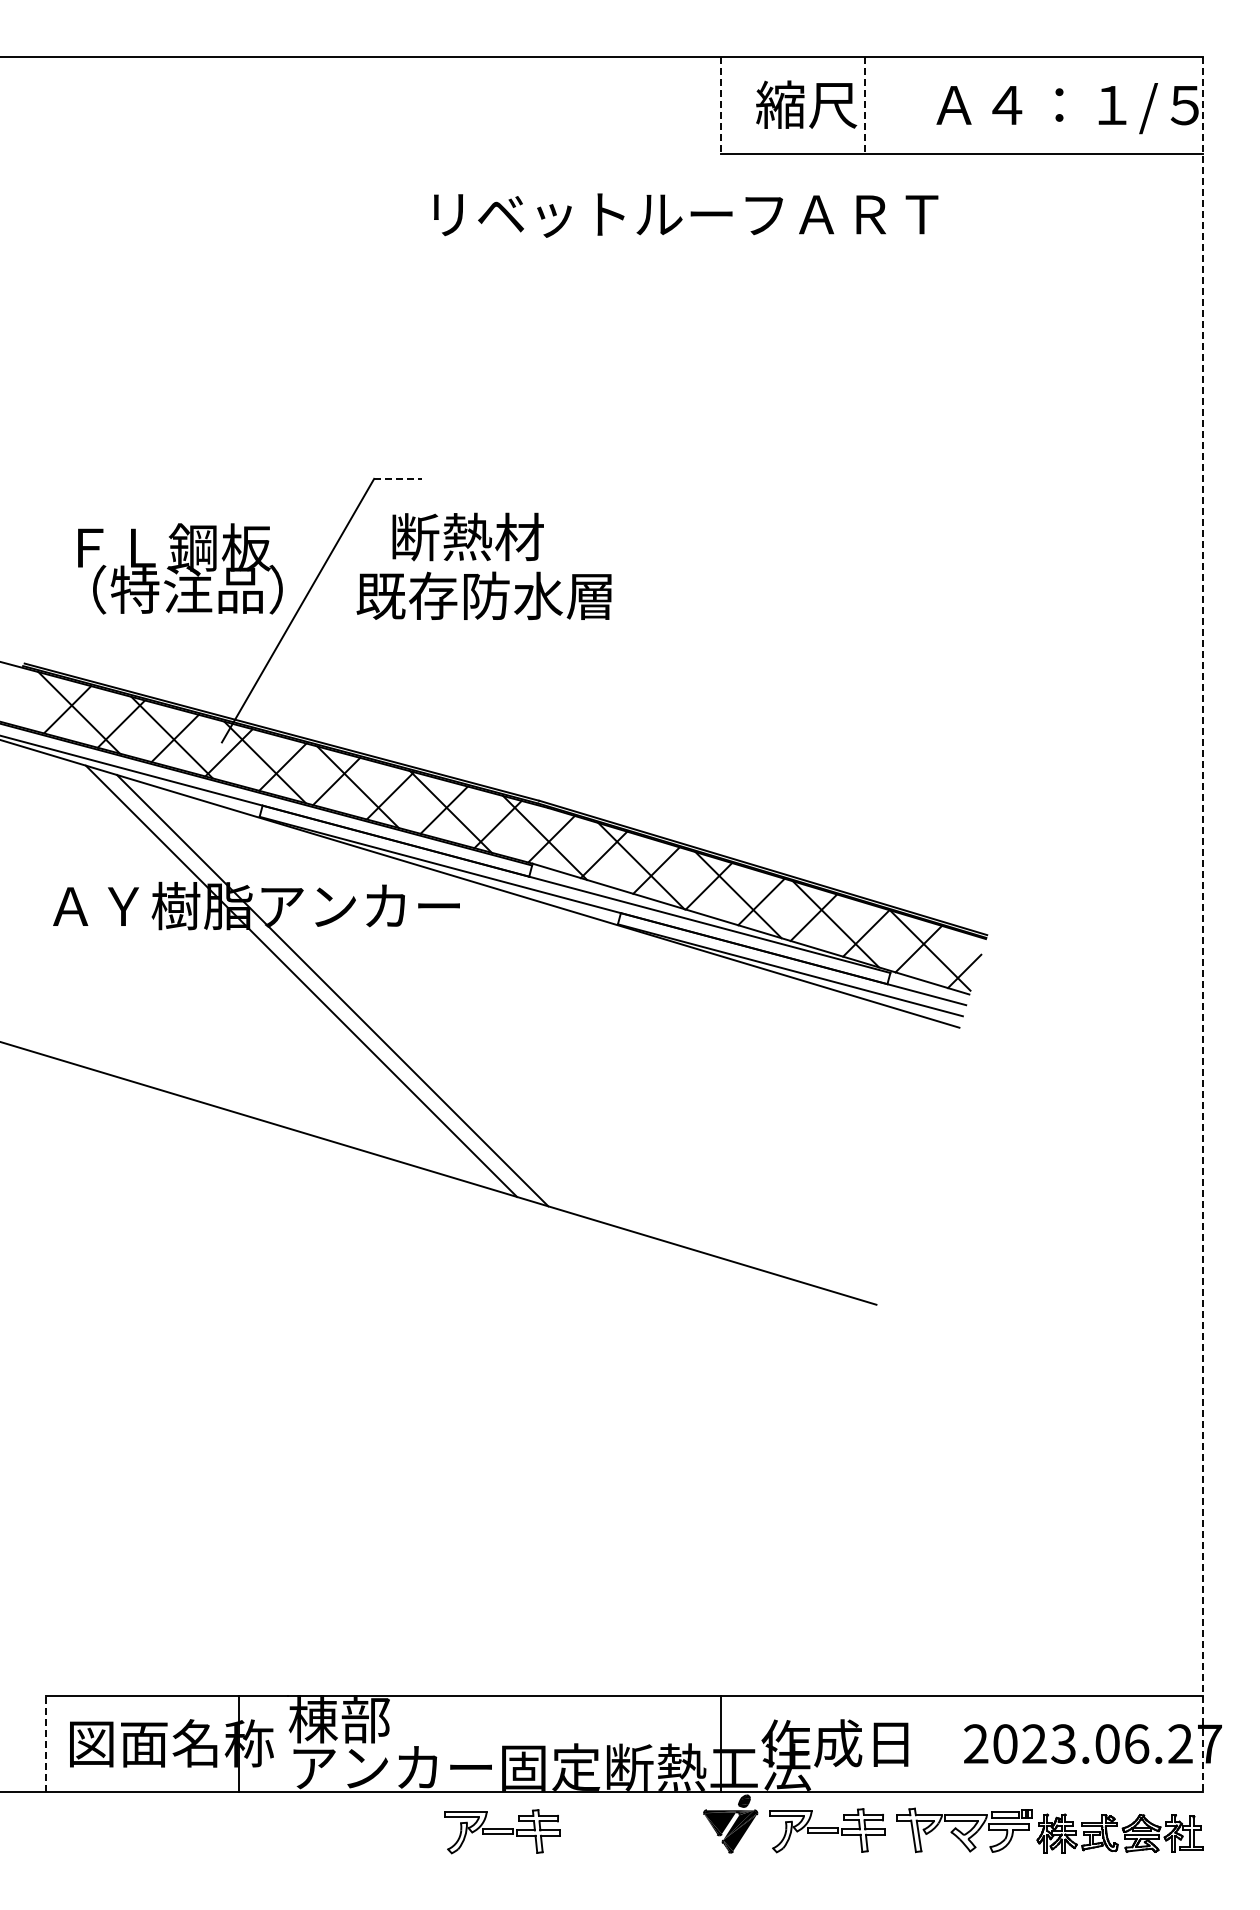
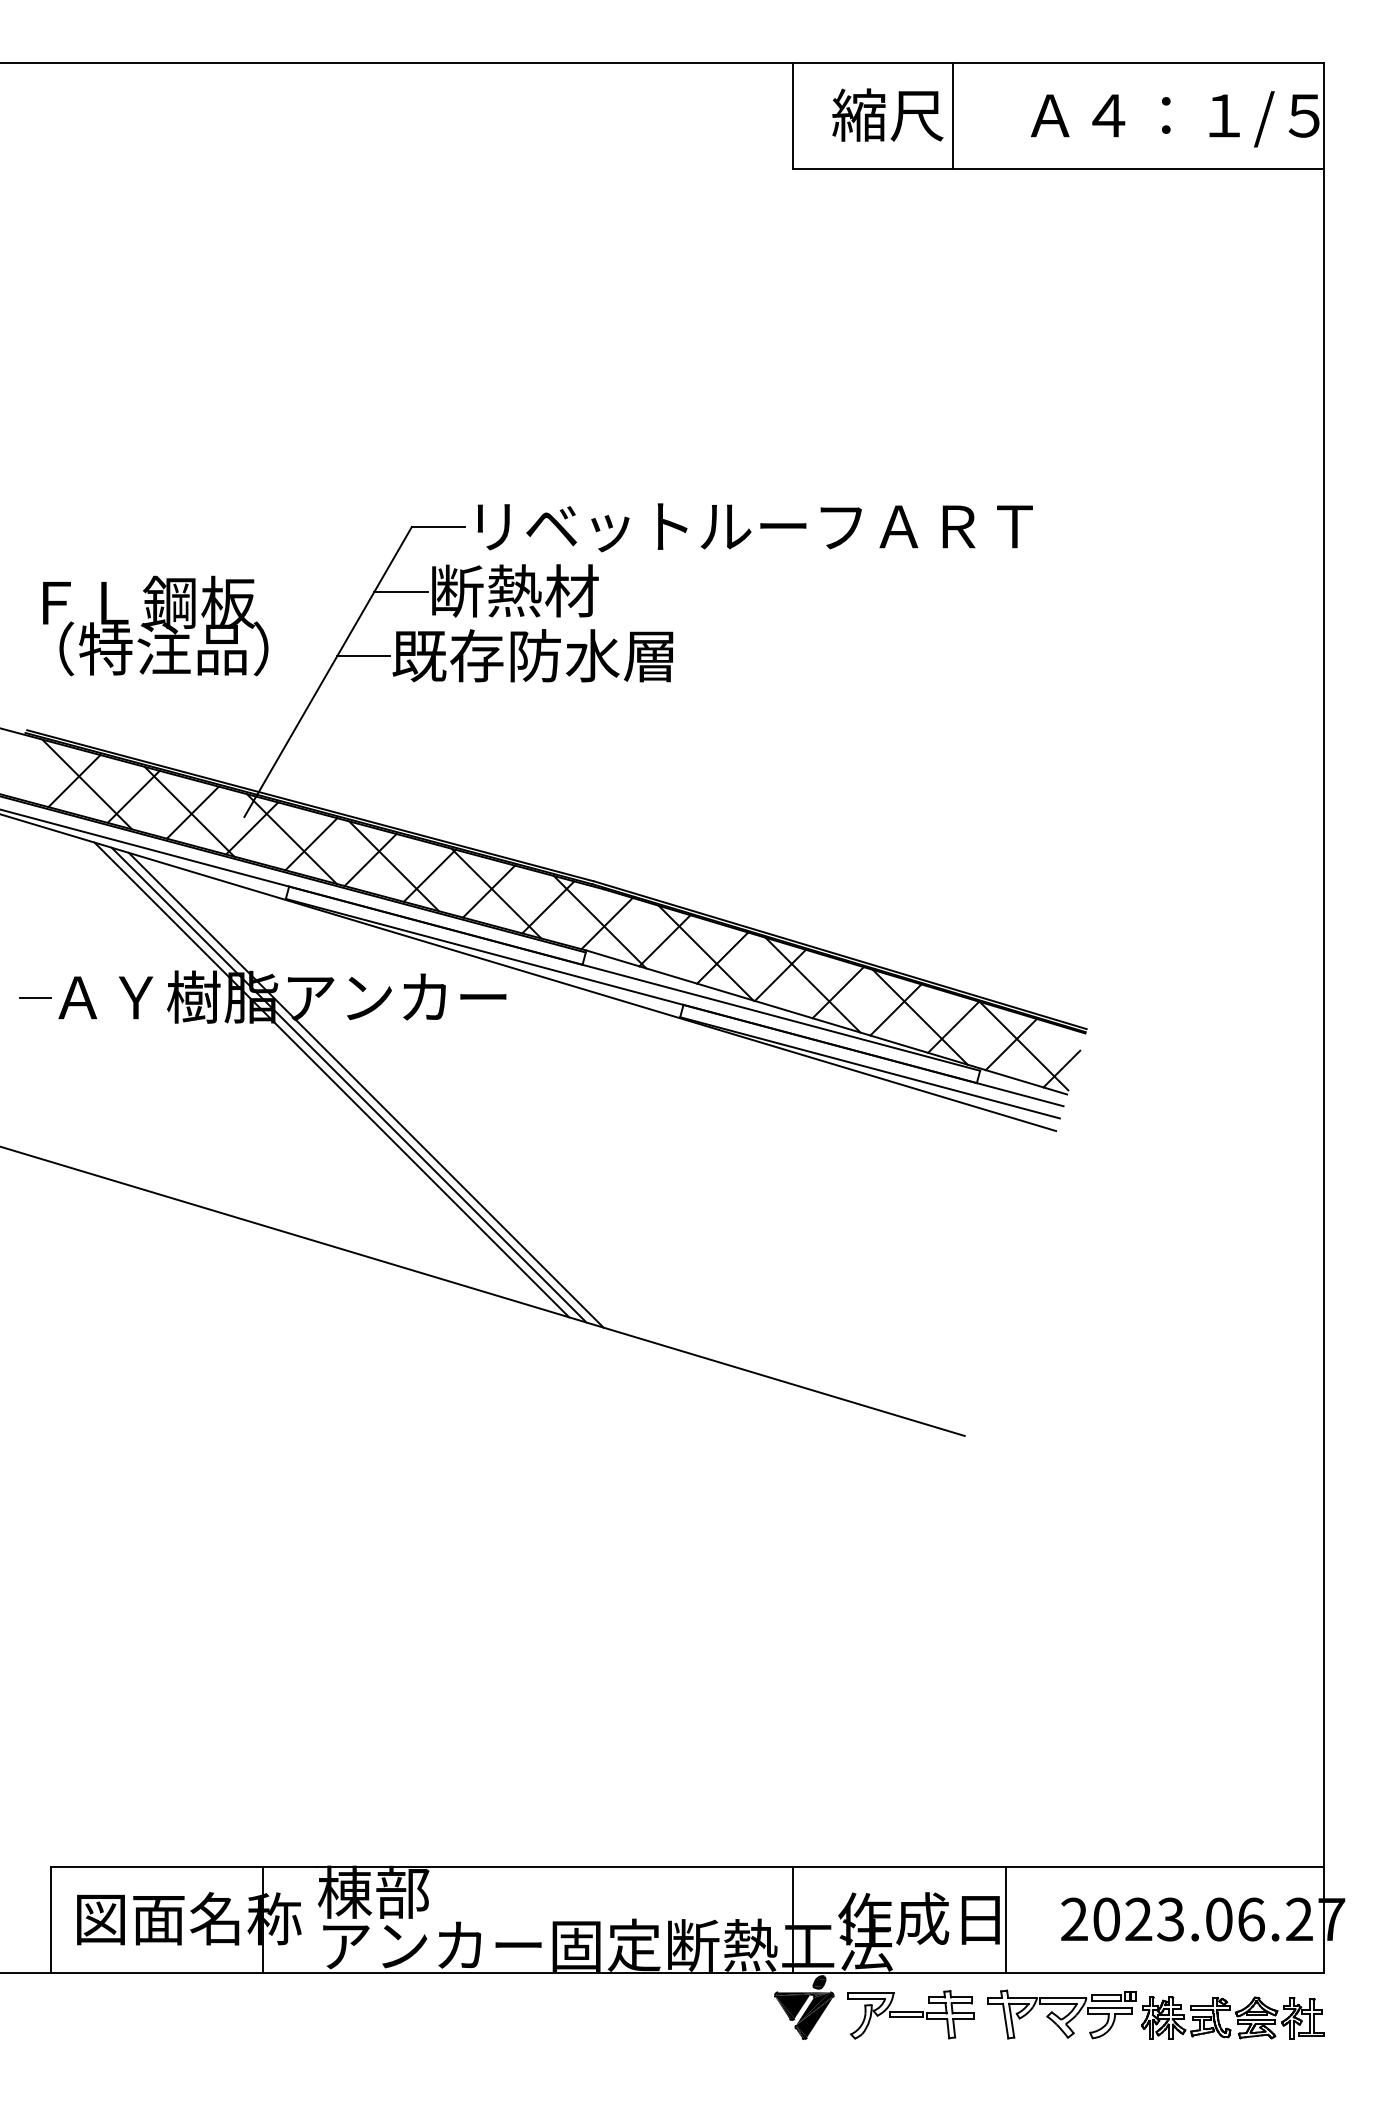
line: (720, 105) -> (793, 115), dashed -> solid
line: (865, 105) -> (952, 115), dashed -> solid
text: (686, 215) -> (755, 527), moved
line: (398, 478) -> (438, 526), dashed -> solid
line: (364, 537) -> (401, 591), added
text: (180, 568) -> (155, 625), moved
line: (330, 596) -> (363, 656), added
line: (32, 907) -> (35, 998), added
line: (1202, 924) -> (1323, 1017), dashed -> solid
line: (316, 985) -> (348, 1084), added
line: (46, 1743) -> (51, 1918), dashed -> solid
line: (913, 1743) -> (1005, 1918), added
part: (502, 1831) -> (553, 2015), removed

